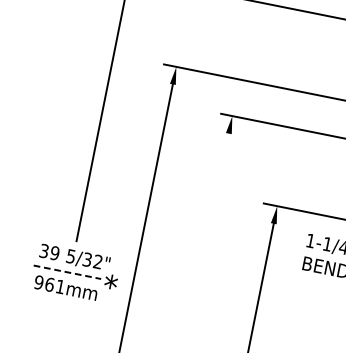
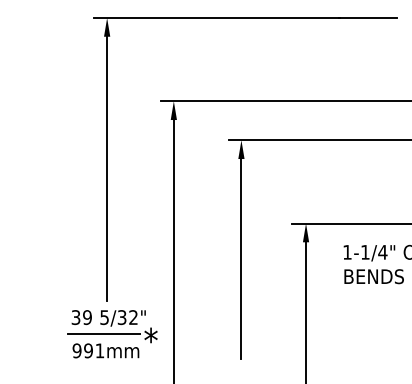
line: (210, 227) -> (241, 259), added
line: (67, 272) -> (104, 334), dashed -> solid
text: (49, 284) -> (88, 350), 961mm -> 991mm

